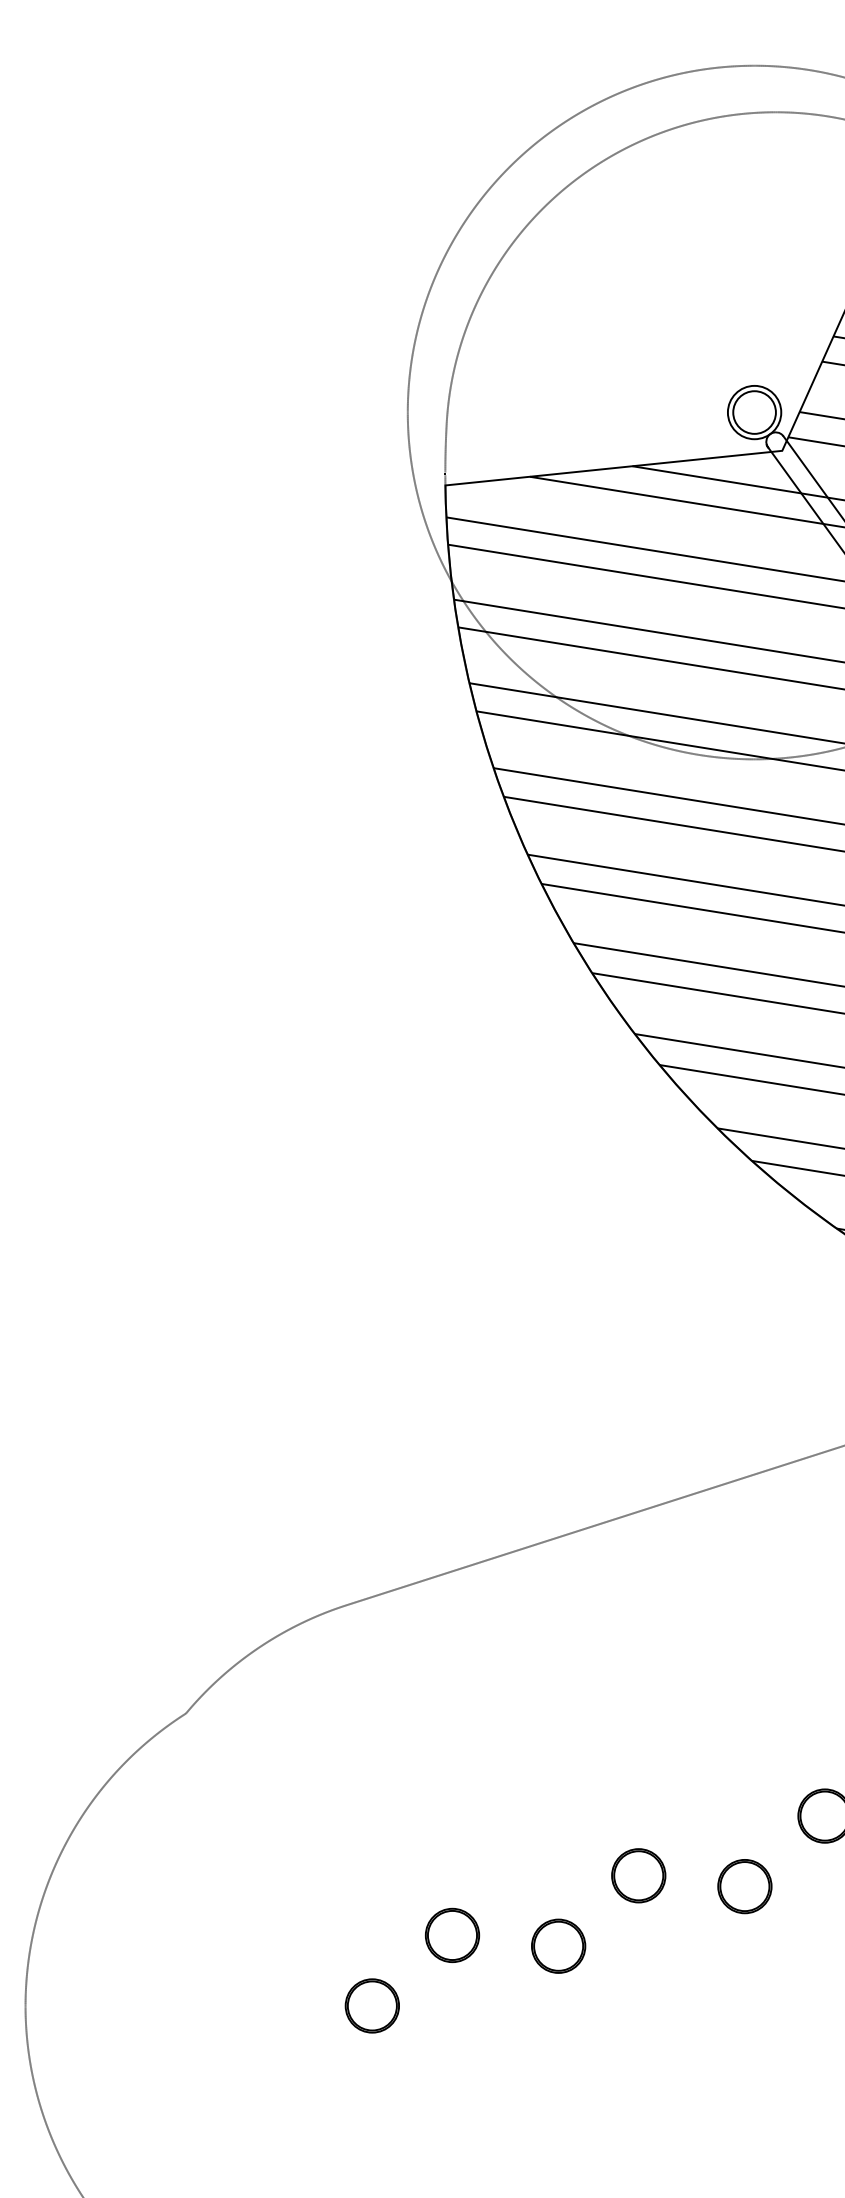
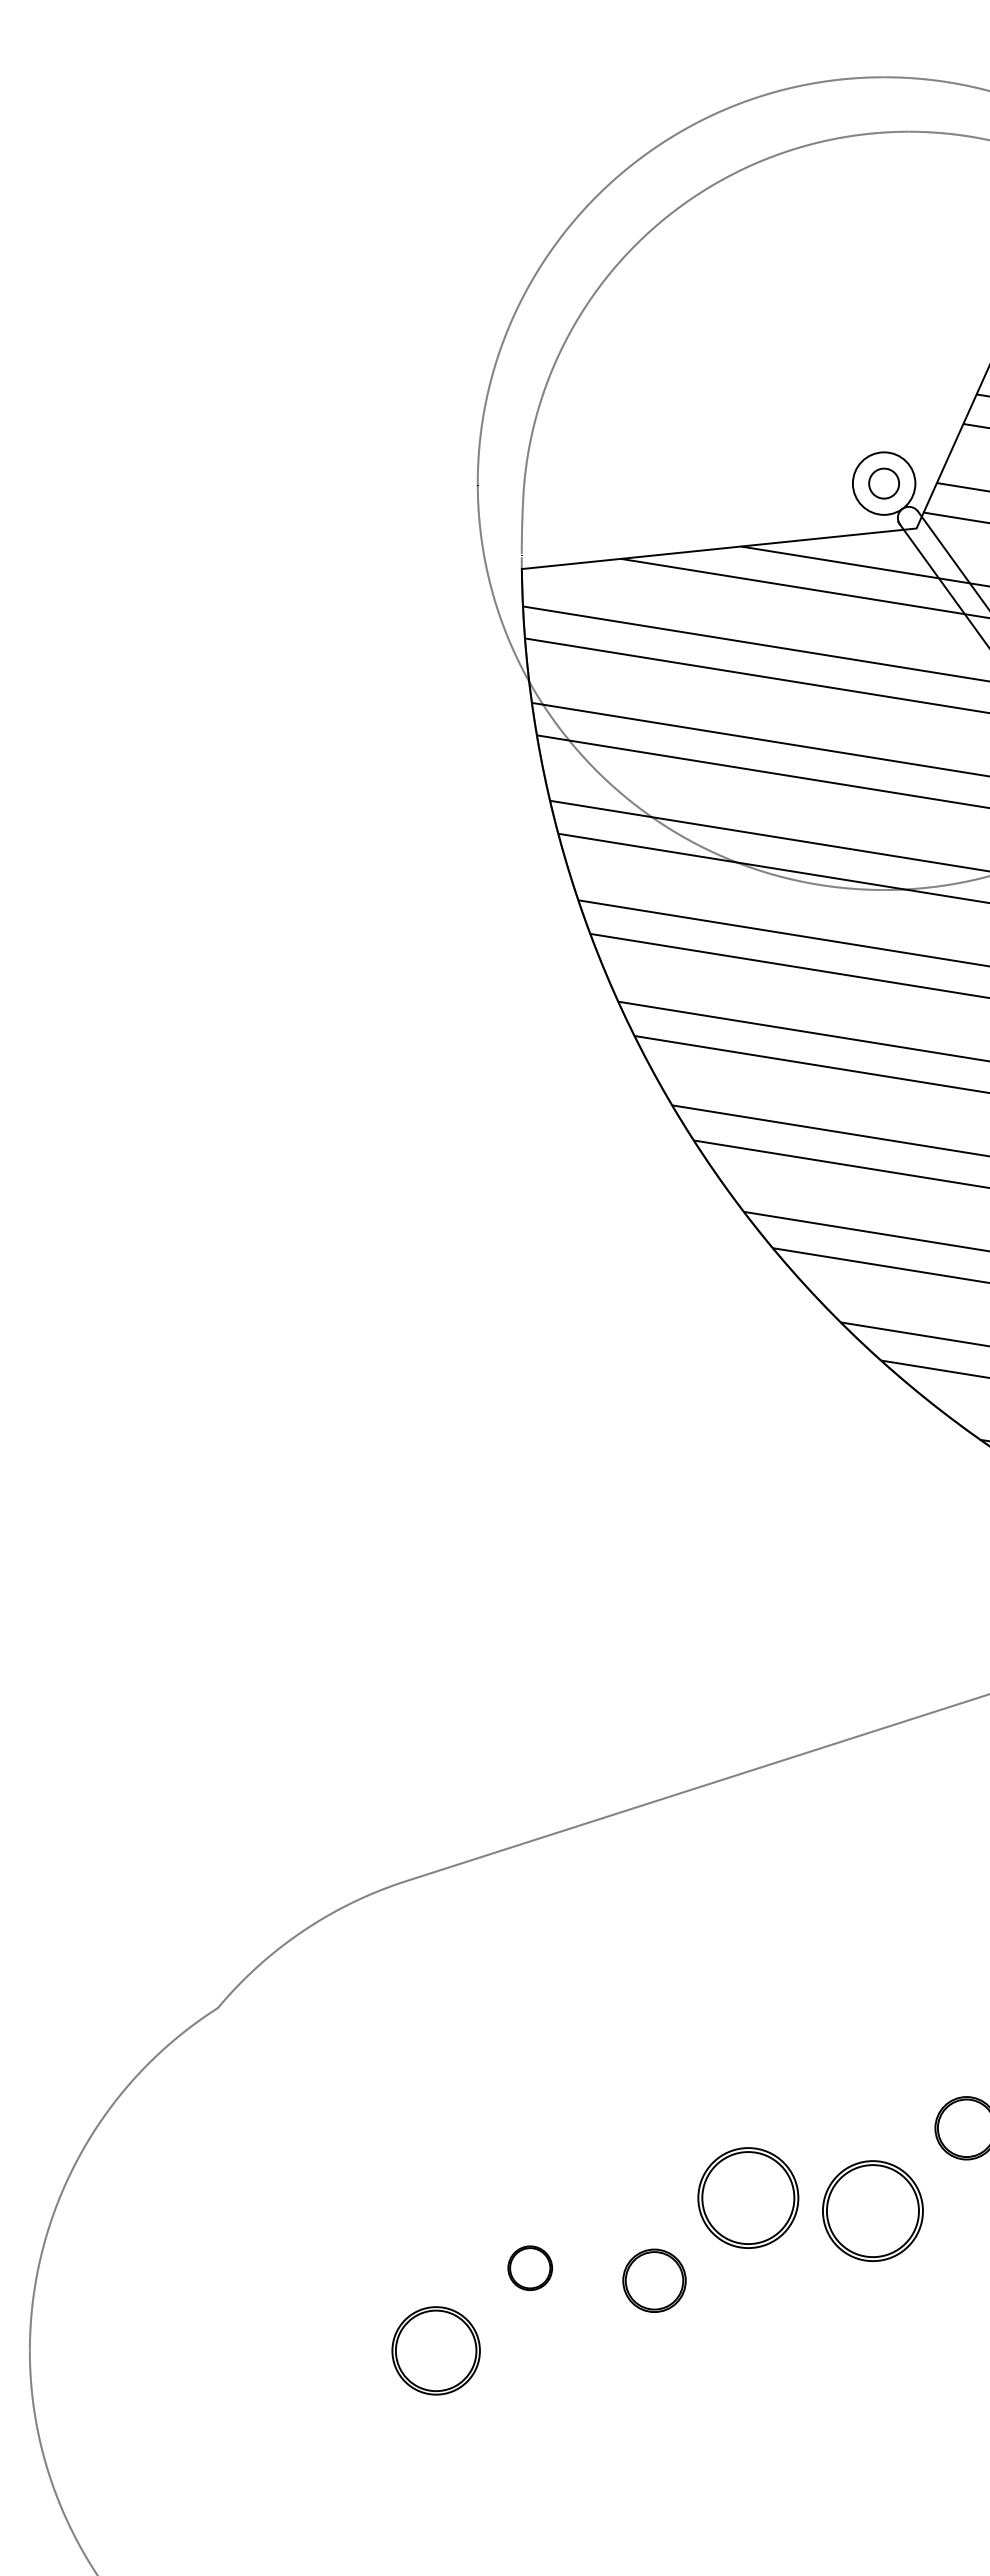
circle: (754, 412) -> (884, 483), size x0.6
part: (638, 1876) -> (748, 2198), size x1.6
part: (744, 1886) -> (872, 2210), size x1.6
part: (452, 1935) -> (530, 2268), size x0.7
part: (372, 2005) -> (436, 2350), size x1.4

